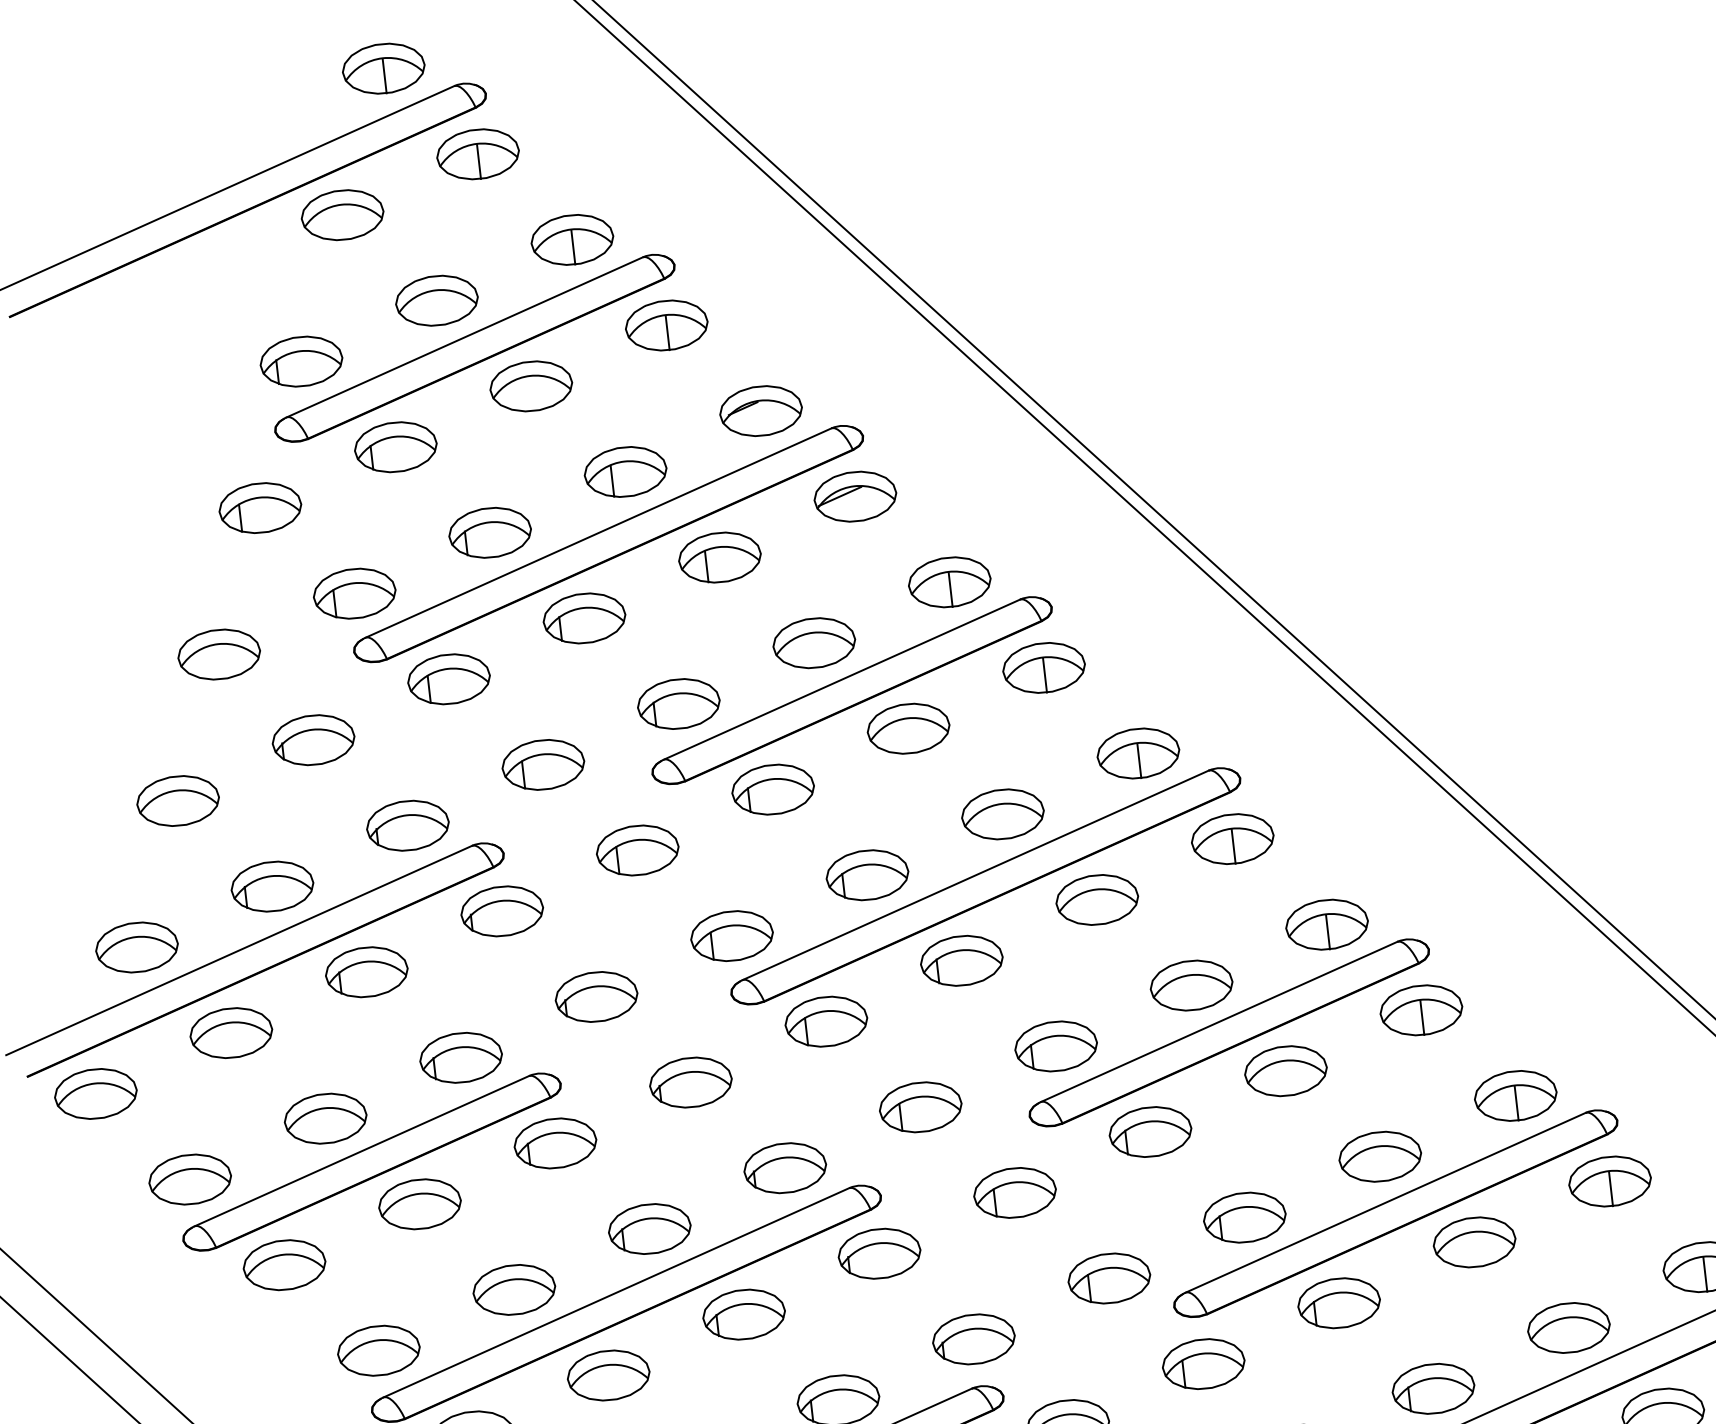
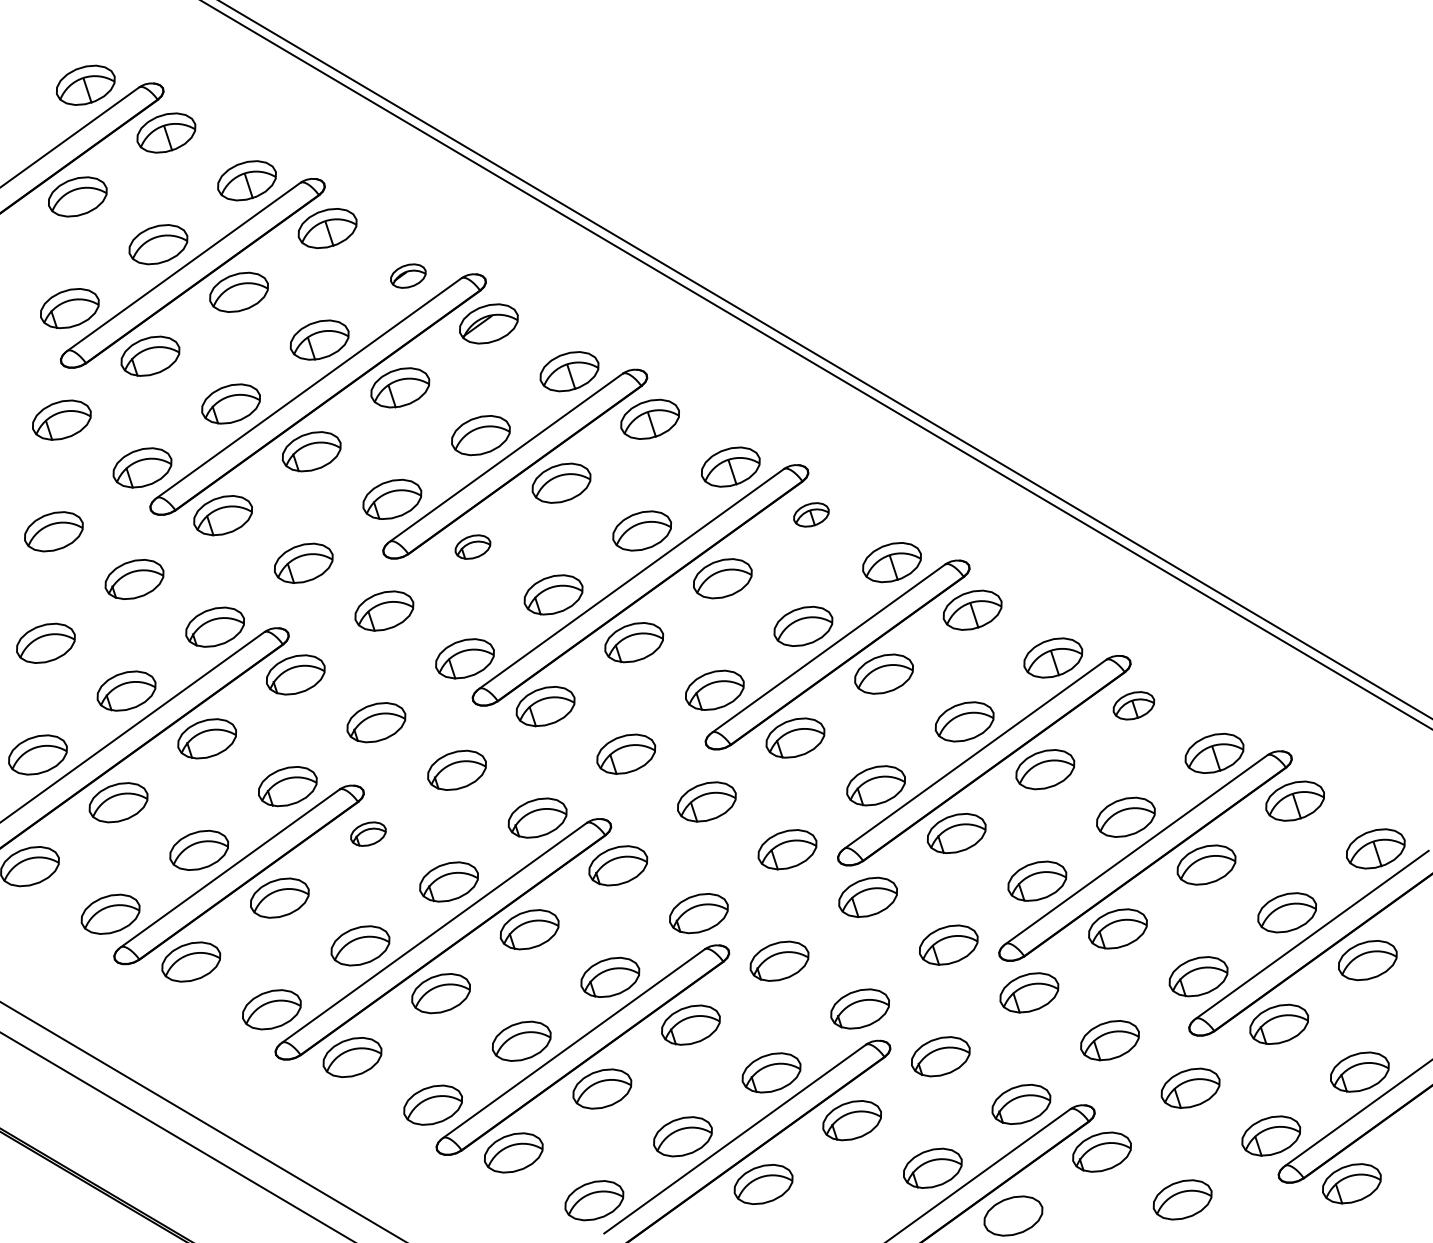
part: (761, 410) -> (408, 275), size x0.6
part: (772, 788) -> (472, 546), size x0.6
part: (1232, 838) -> (811, 514), size x0.6
part: (555, 1142) -> (368, 833), size x0.6
part: (1609, 1181) -> (1133, 705), size x0.7

